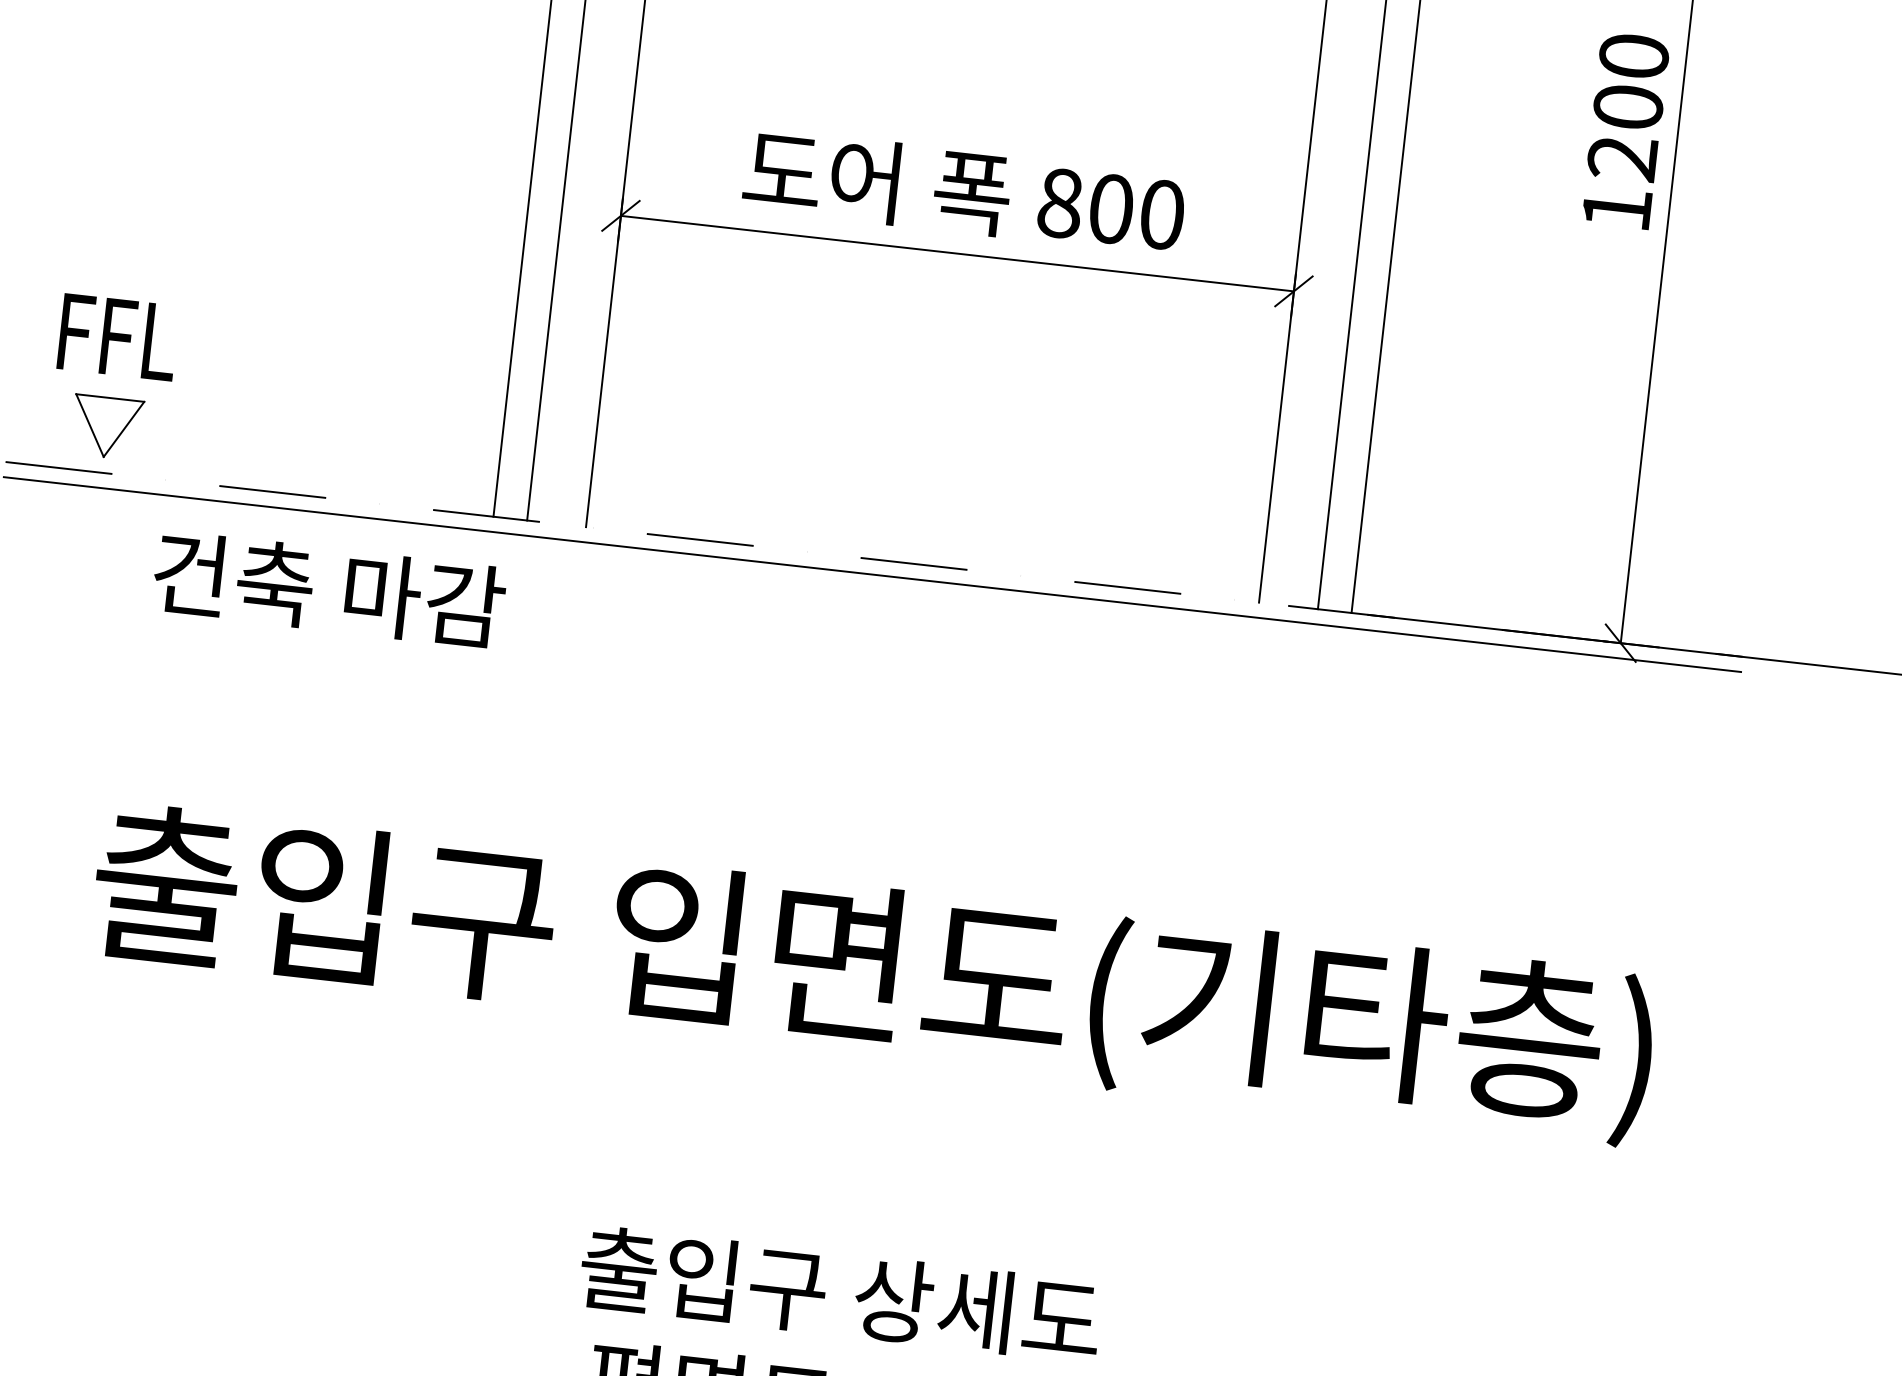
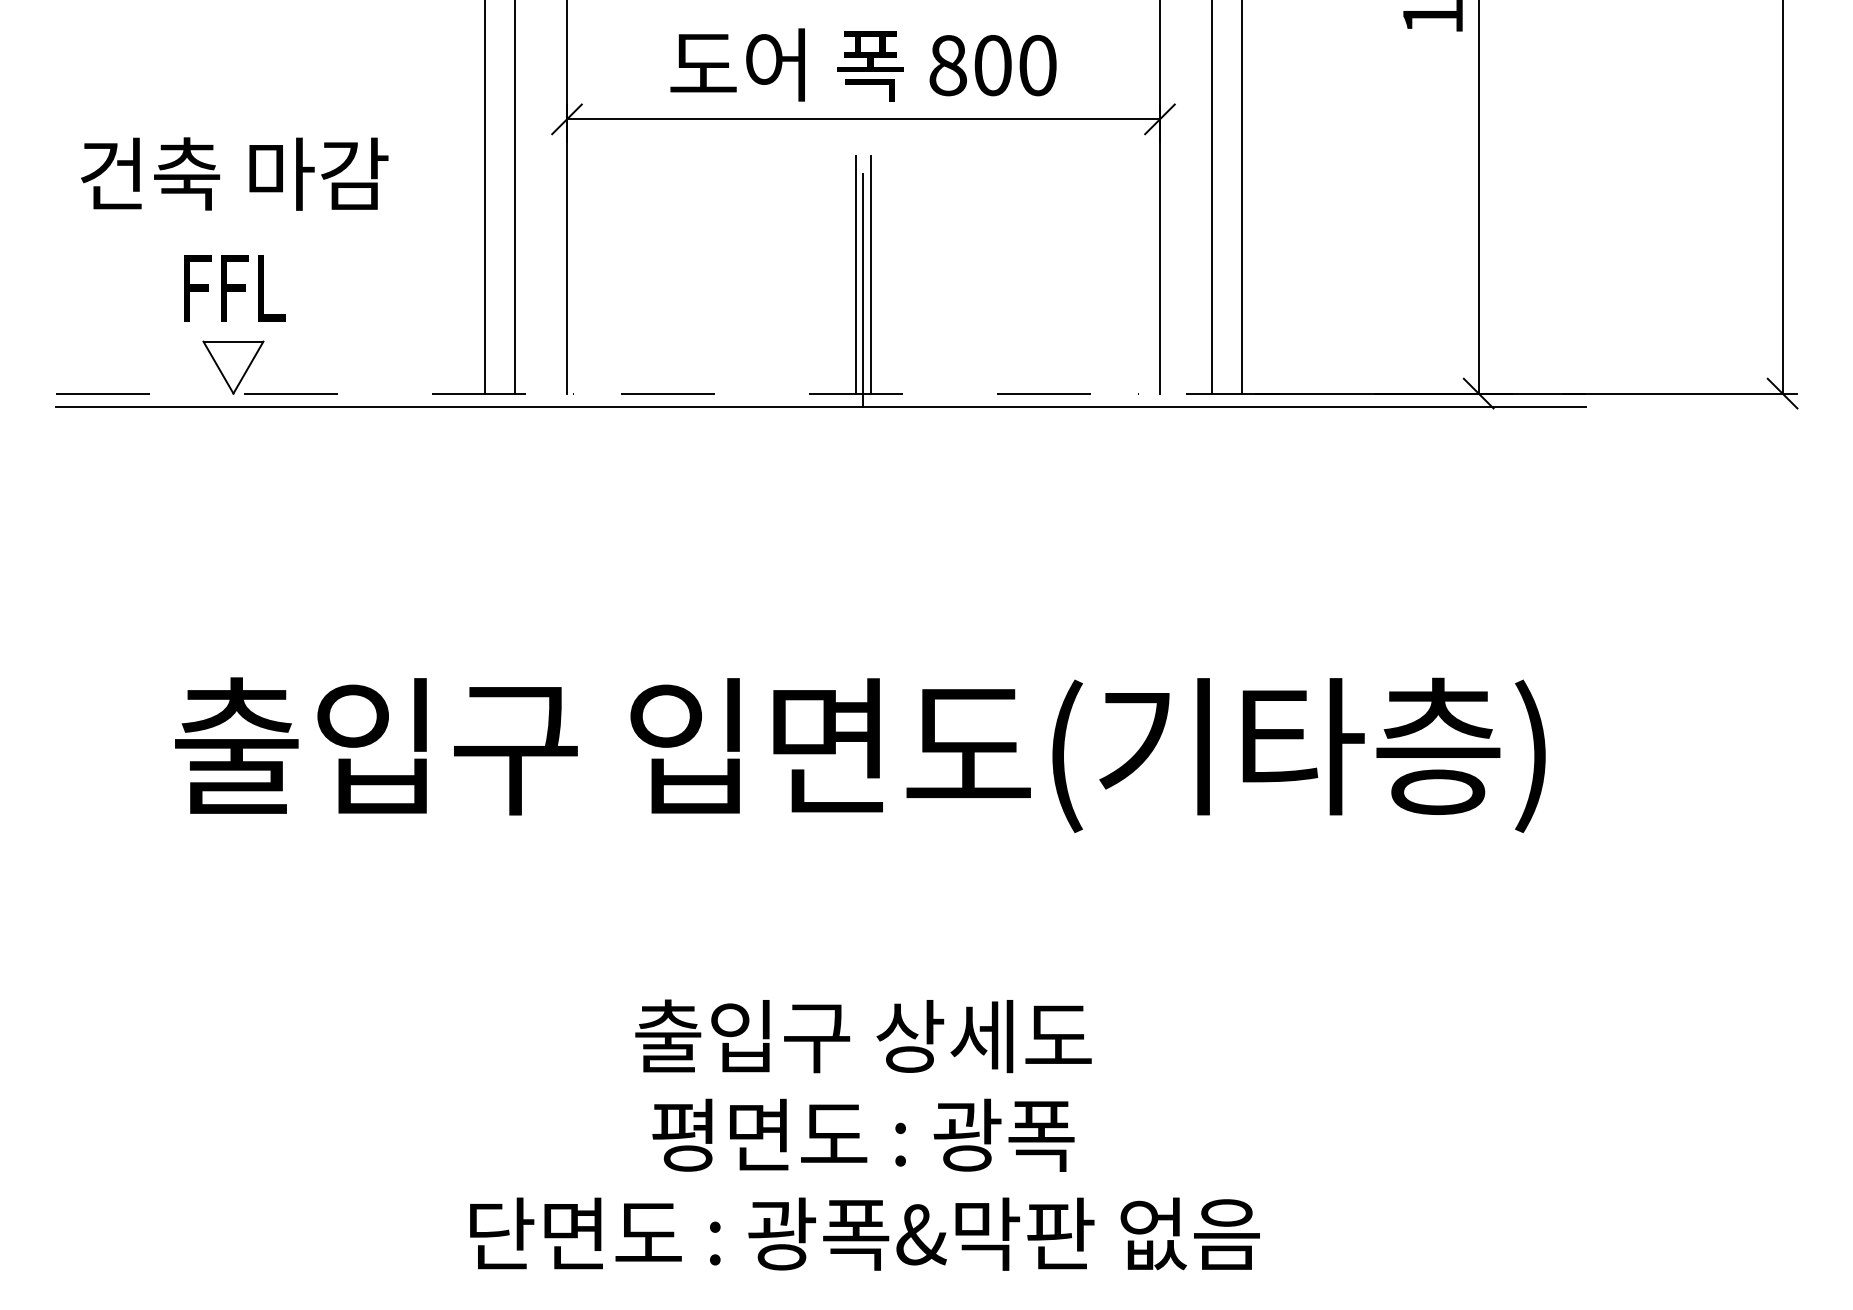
part: (104, 374) -> (226, 321), moved
line: (929, 428) -> (856, 274), added
line: (945, 430) -> (870, 274), added
line: (936, 438) -> (863, 282), added
text: (329, 589) -> (234, 173), moved

